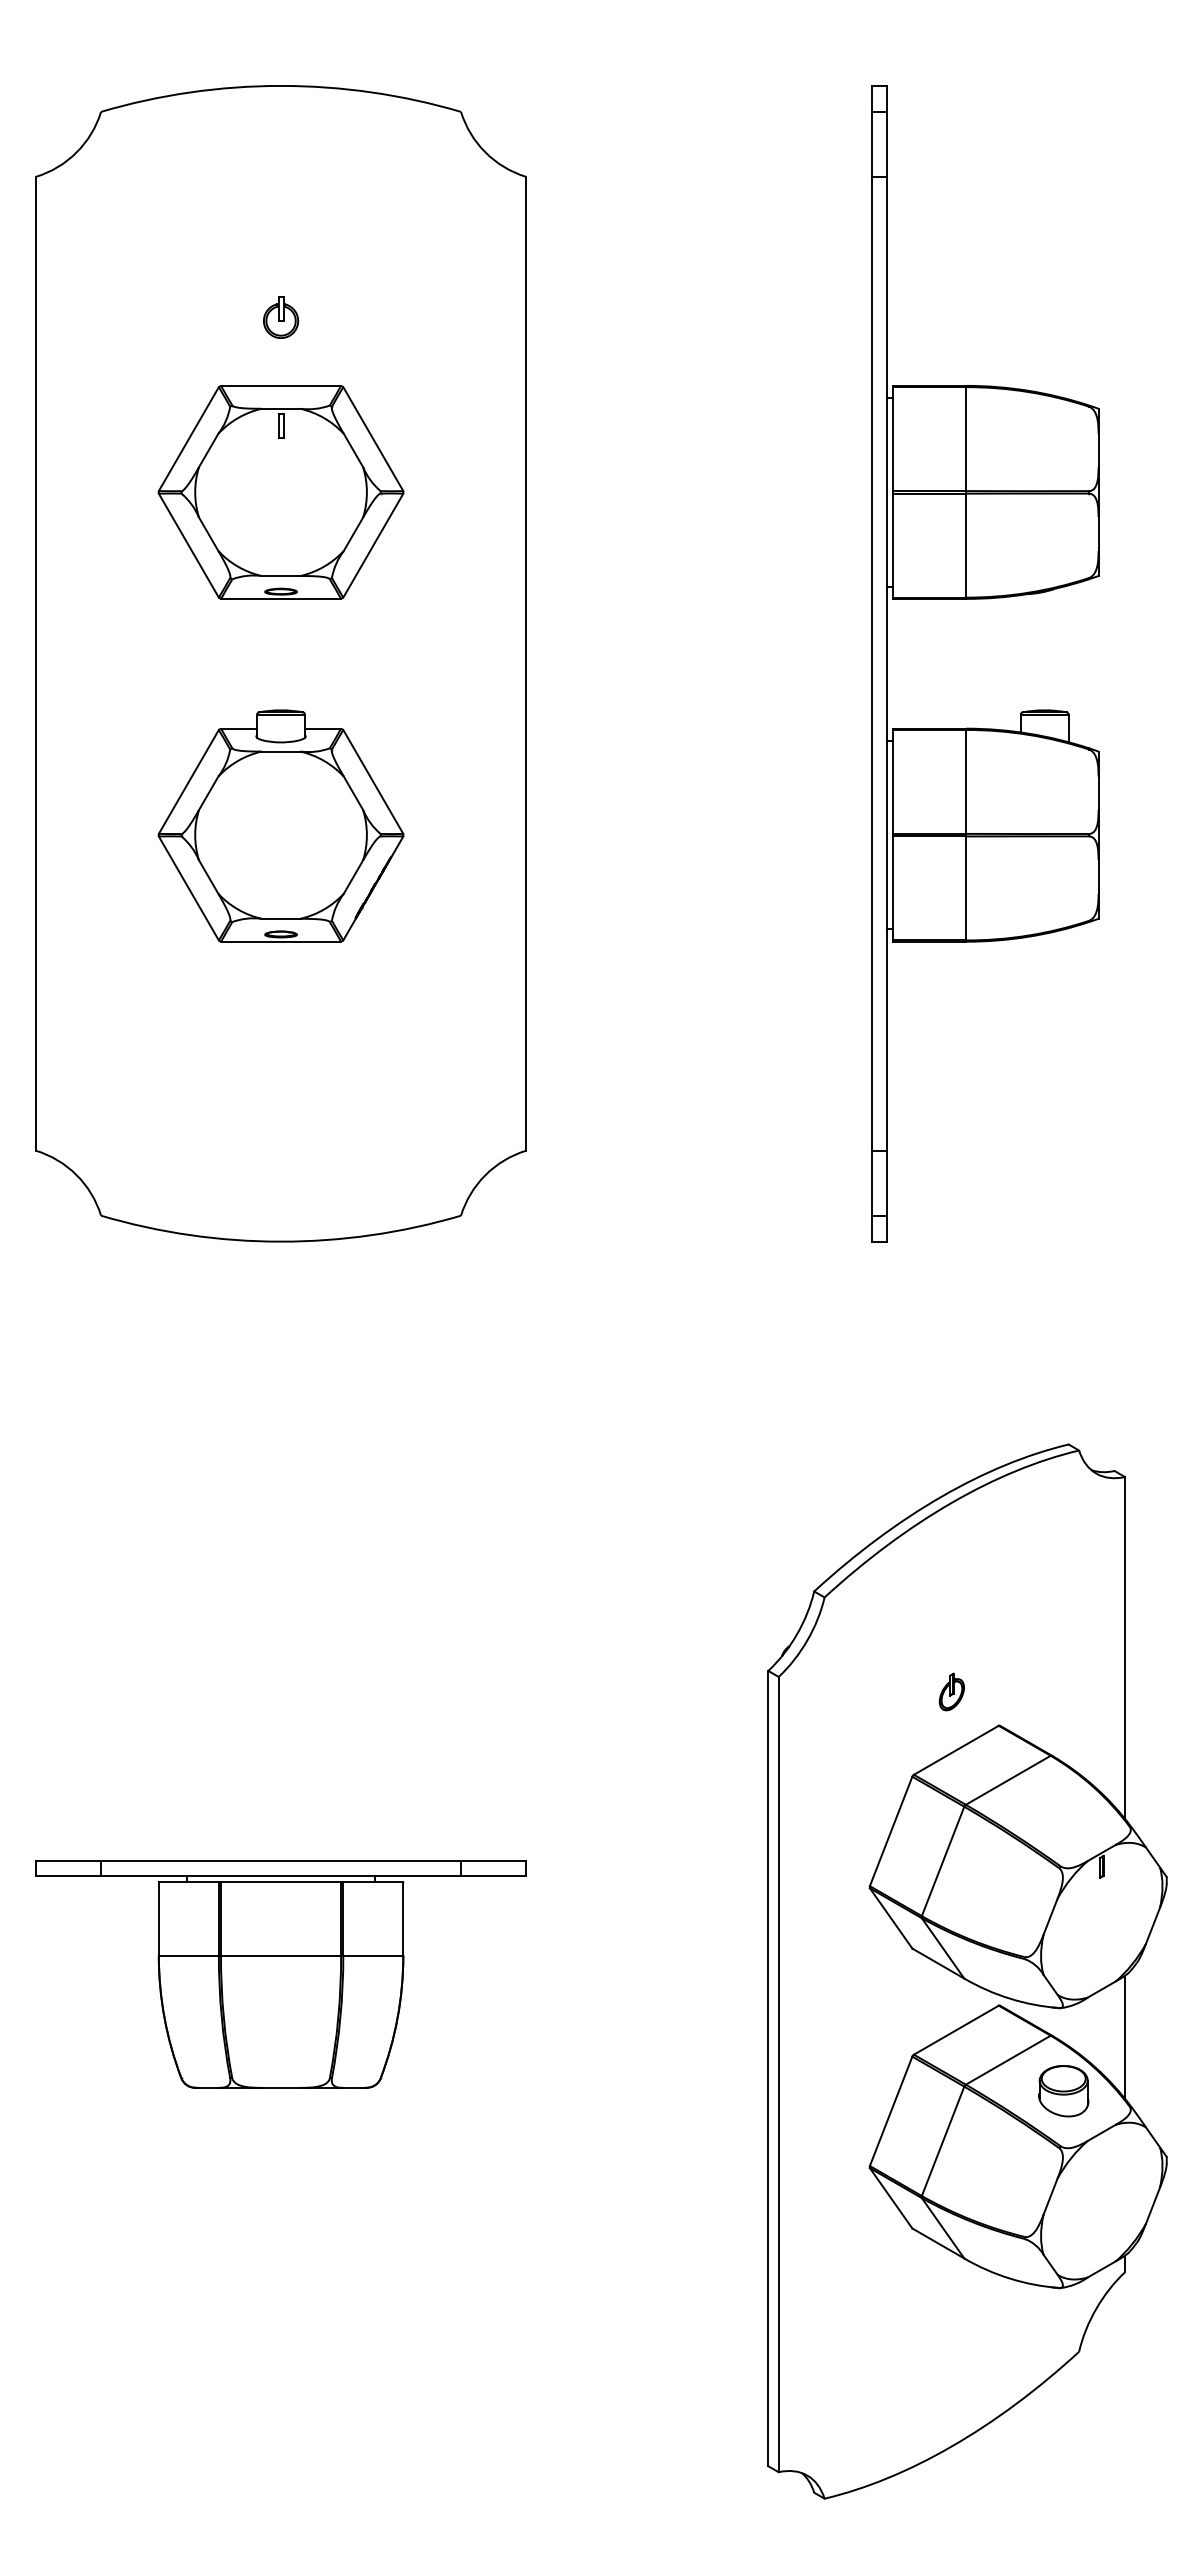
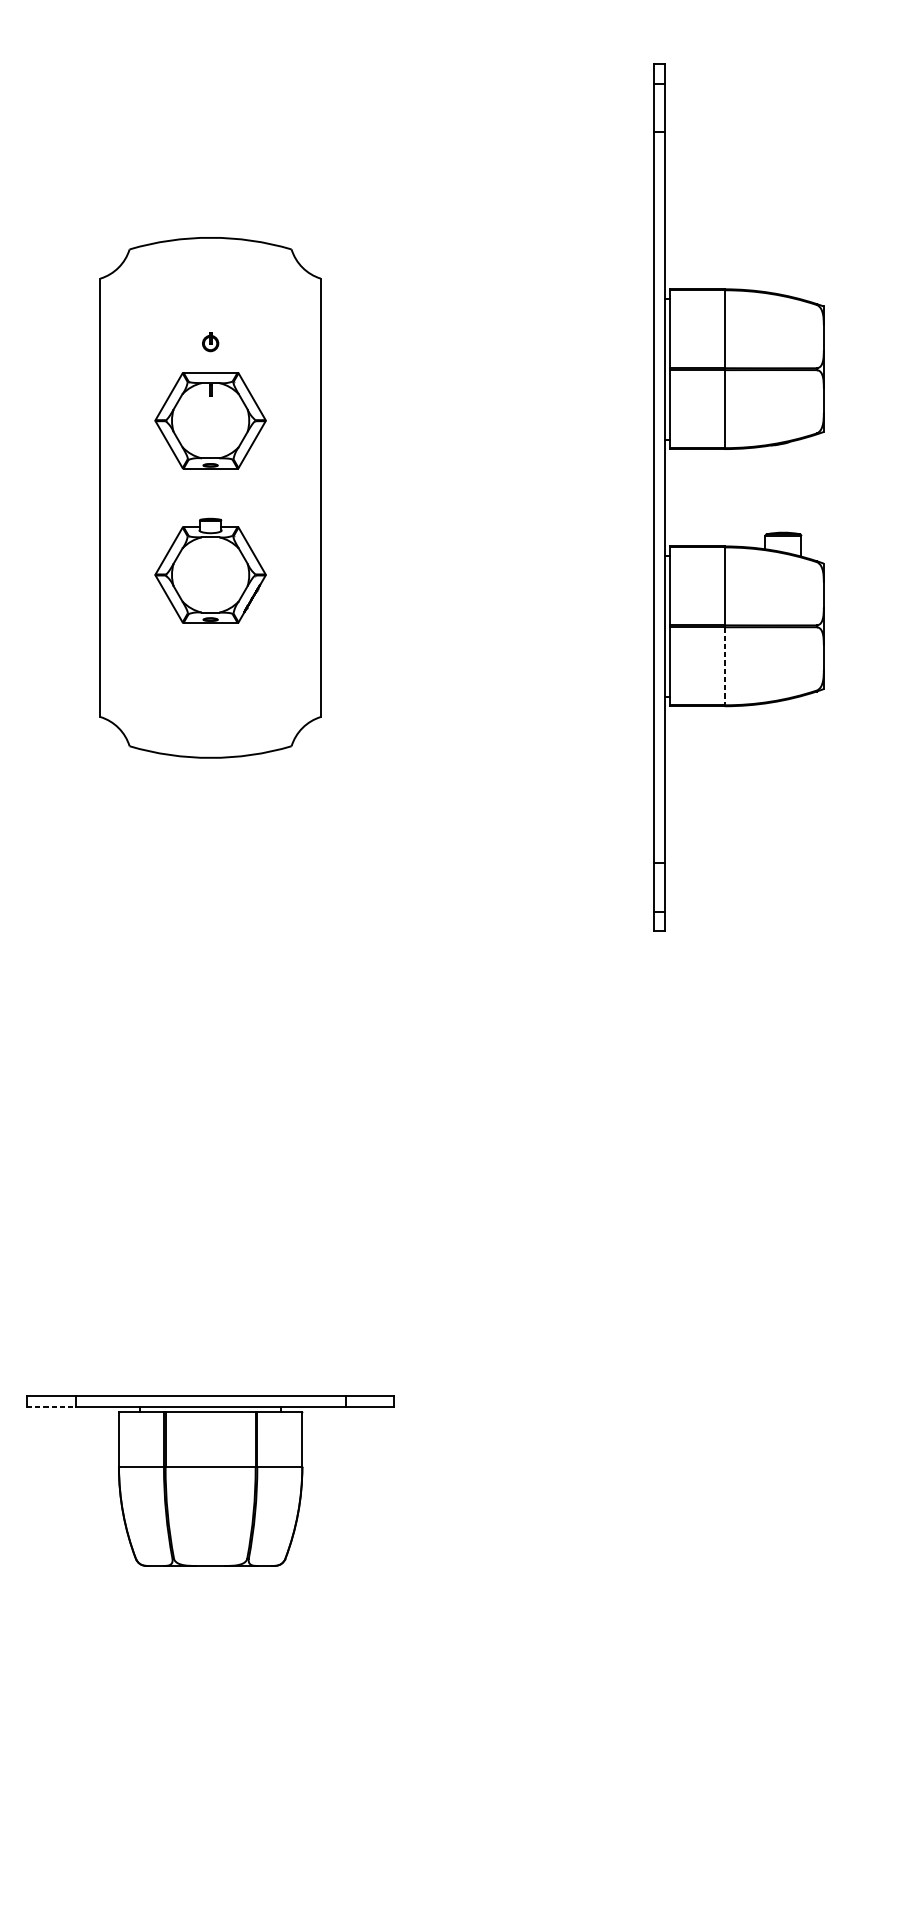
part: (280, 663) -> (210, 497), size x0.6
line: (966, 888) -> (724, 666), solid -> dashed
line: (69, 1875) -> (51, 1406), solid -> dashed
part: (967, 1971) -> (725, 1478), removed

